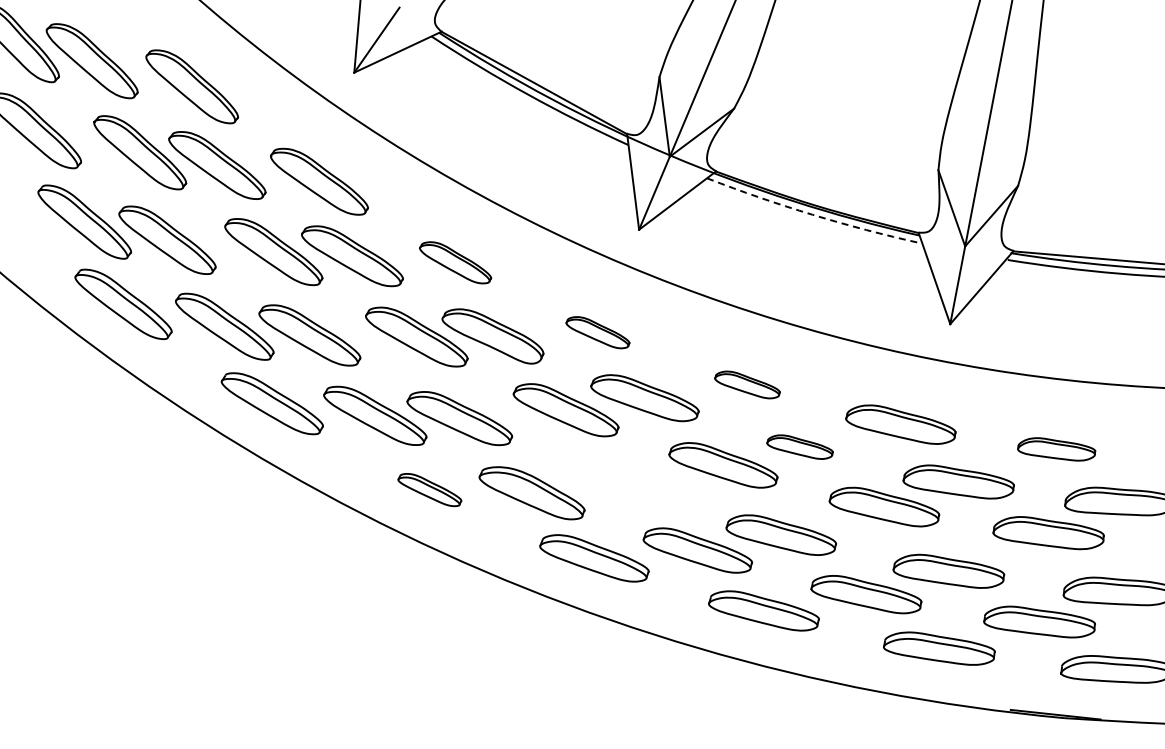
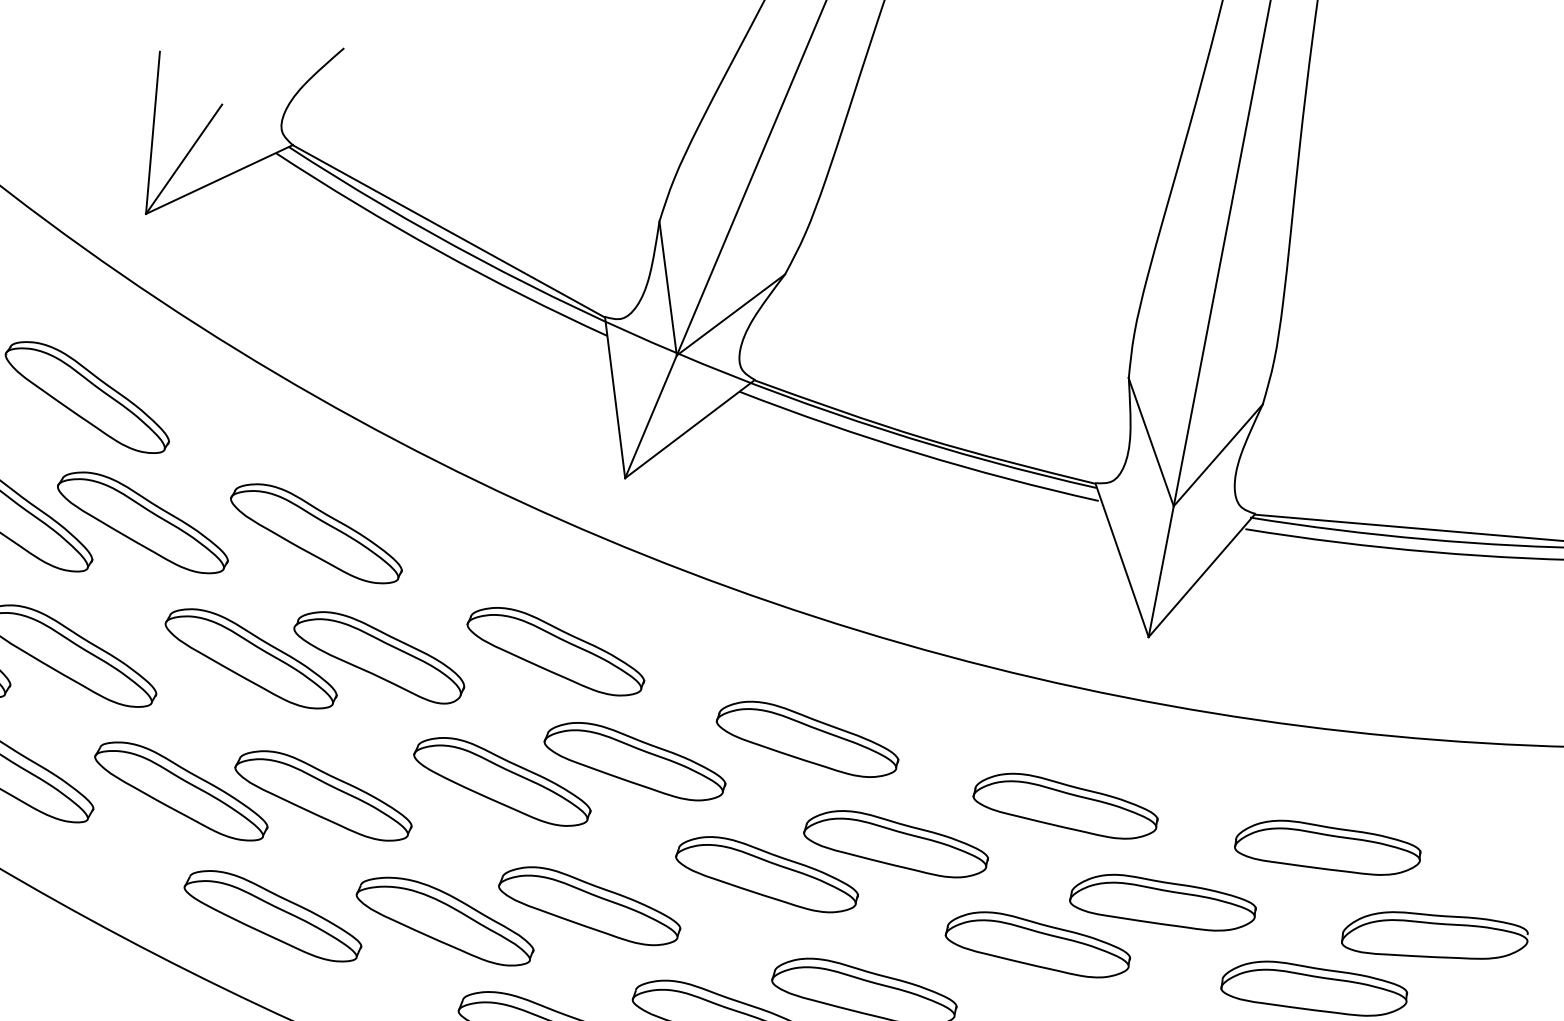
arc: (812, 214) -> (916, 452), dashed -> solid
part: (455, 262) -> (316, 533), size x1.43
part: (597, 332) -> (555, 651), size x1.67
part: (747, 384) -> (807, 738), size x1.67
part: (799, 446) -> (894, 842), size x1.67
part: (1056, 449) -> (1327, 847), size x1.43
part: (617, 484) -> (588, 906), added
part: (429, 489) -> (272, 915), size x1.67

